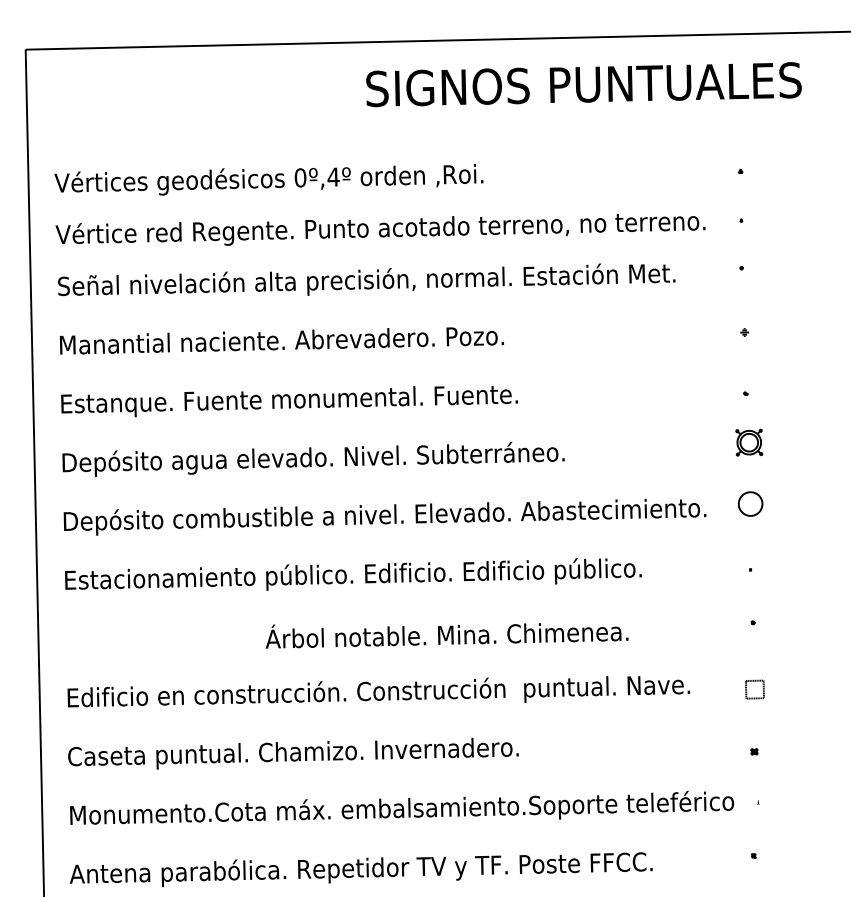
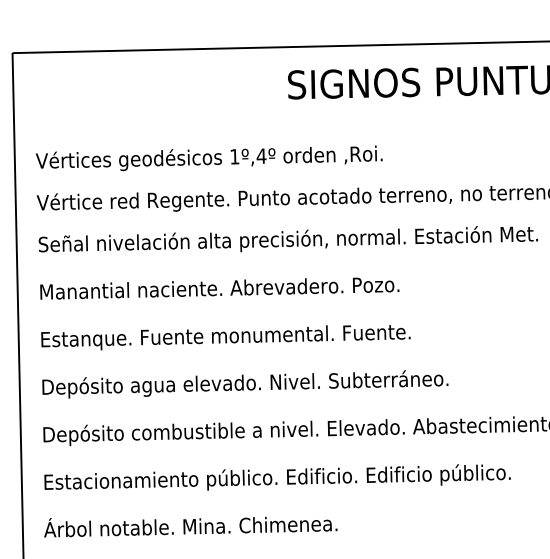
text: (300, 177) -> (234, 156), 0º,4º -> 1º,4º
text: (446, 635) -> (190, 526), moved

